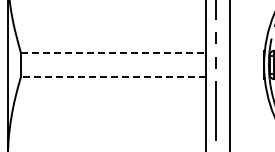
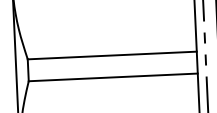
line: (113, 53) -> (112, 55), dashed -> solid
line: (113, 76) -> (113, 76), dashed -> solid

